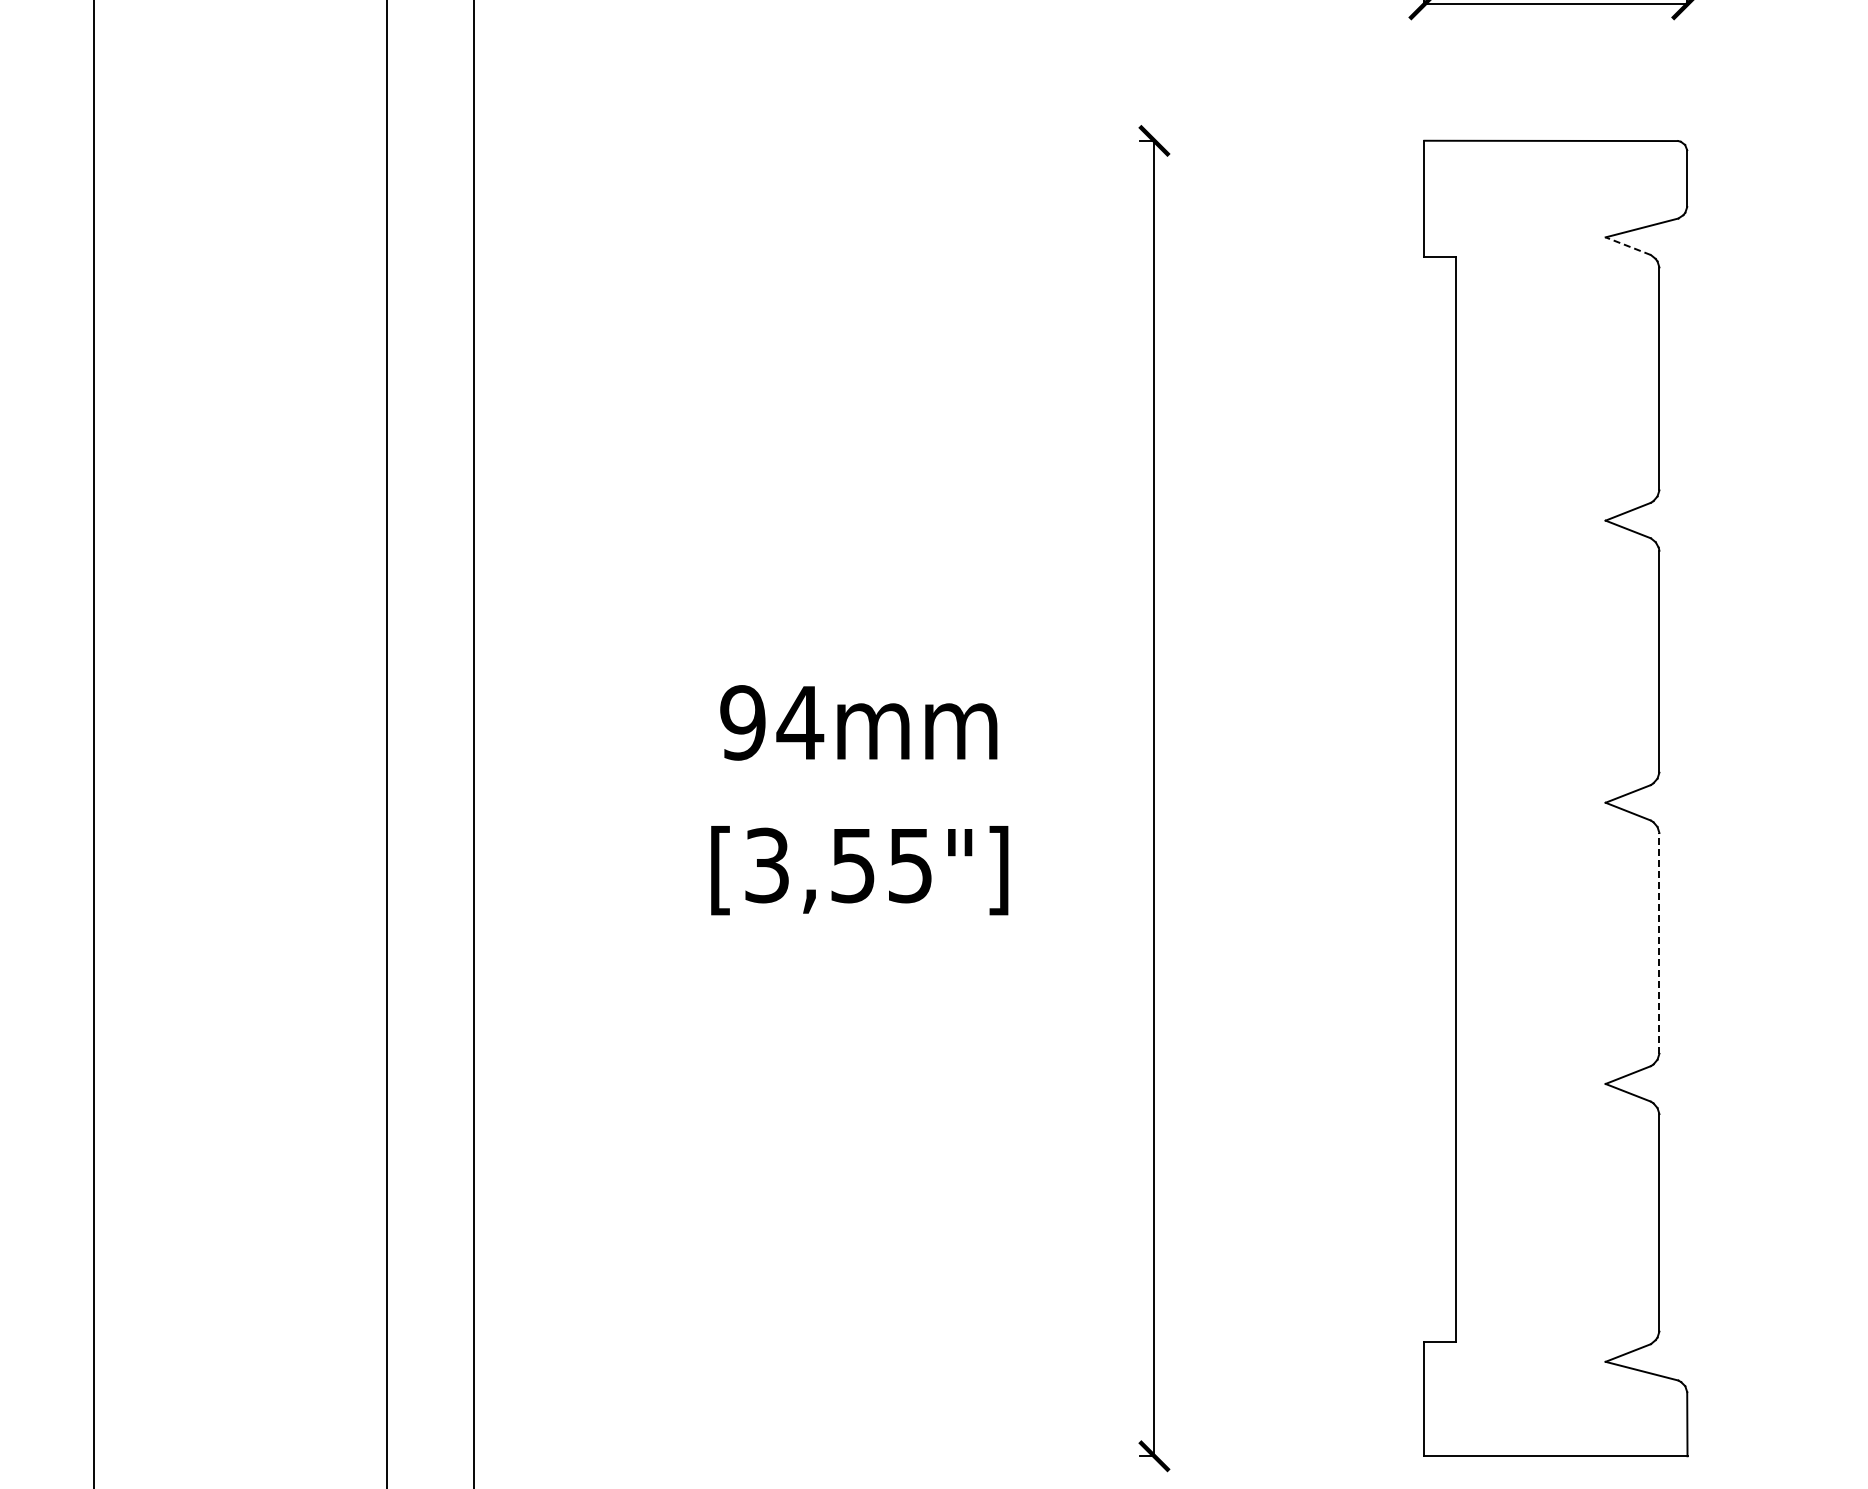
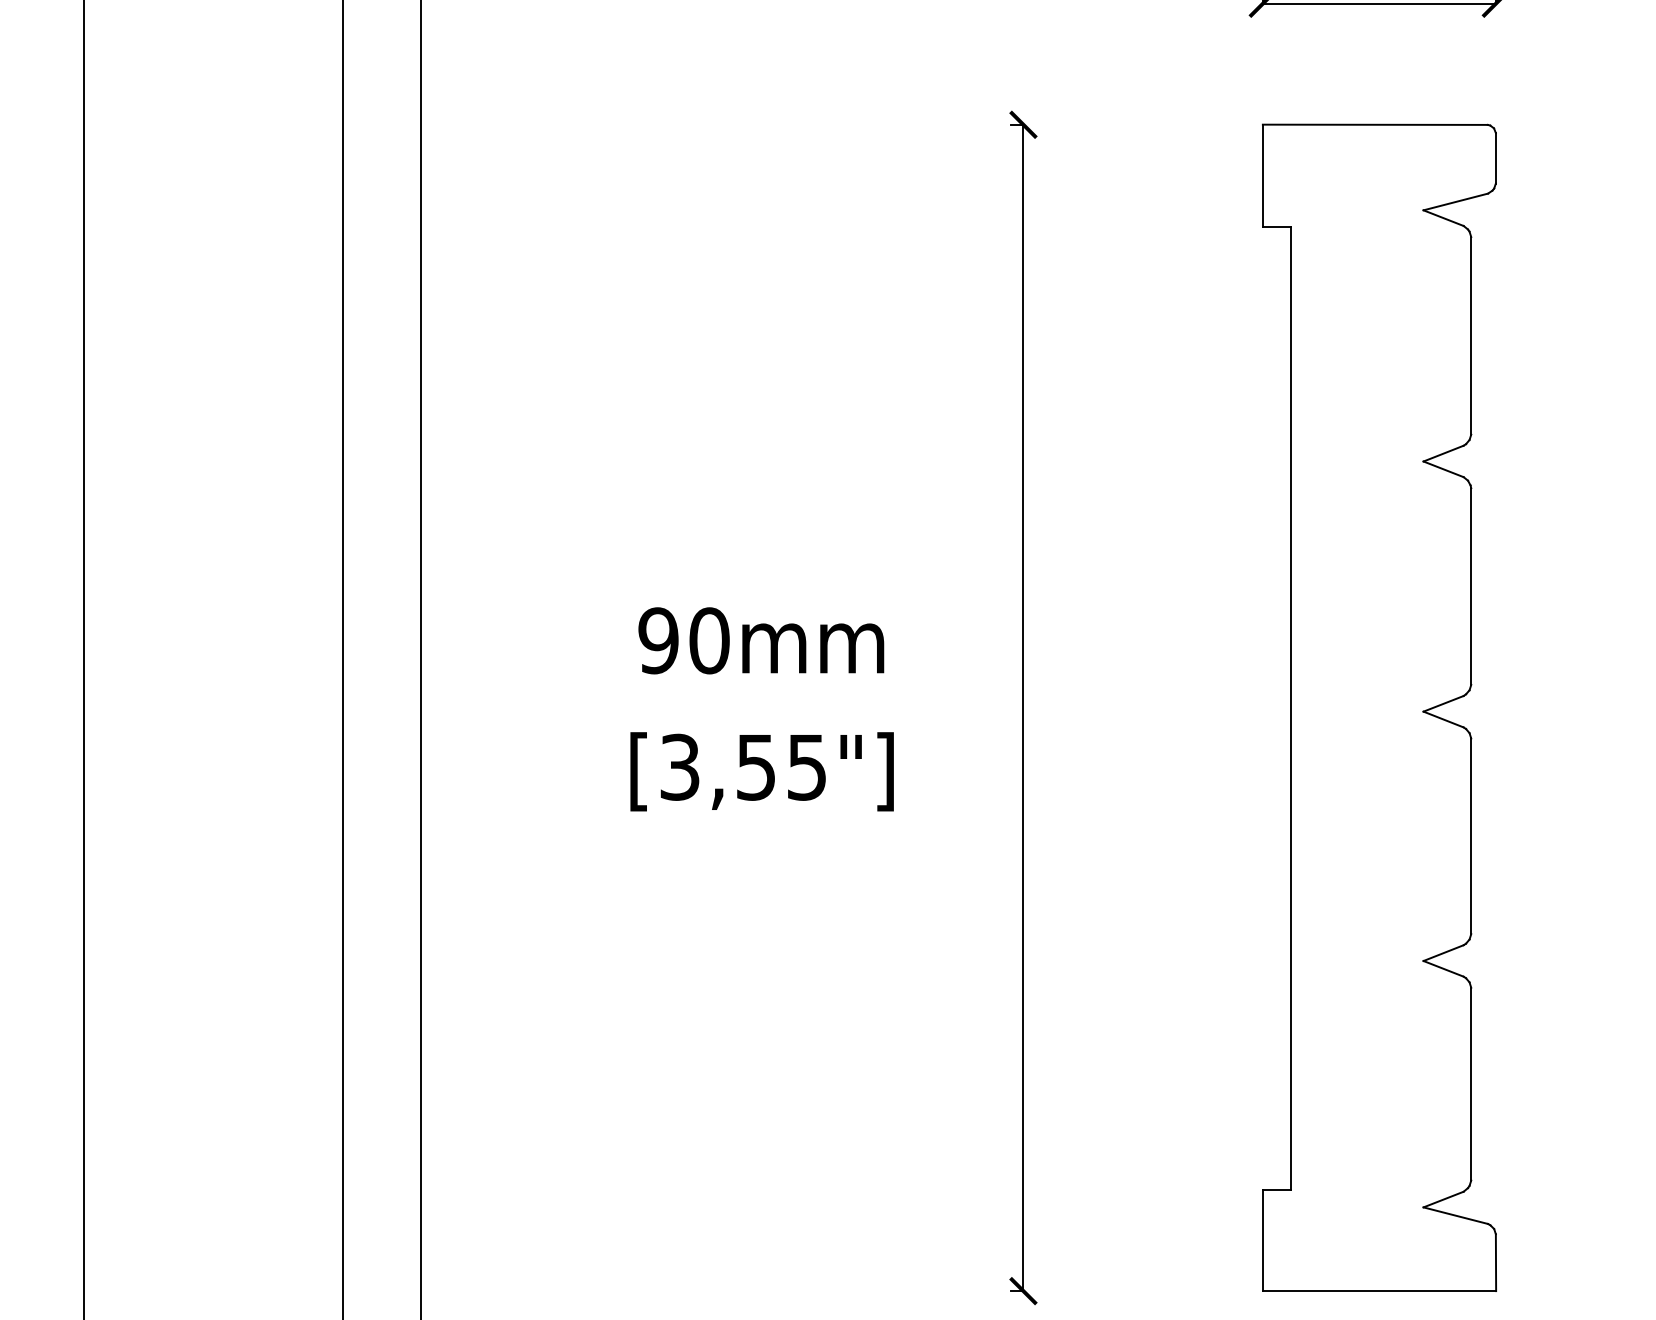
line: (1627, 246) -> (1442, 218), dashed -> solid
text: (800, 722) -> (709, 640), 94mm -> 90mm
line: (1659, 942) -> (1471, 835), dashed -> solid

